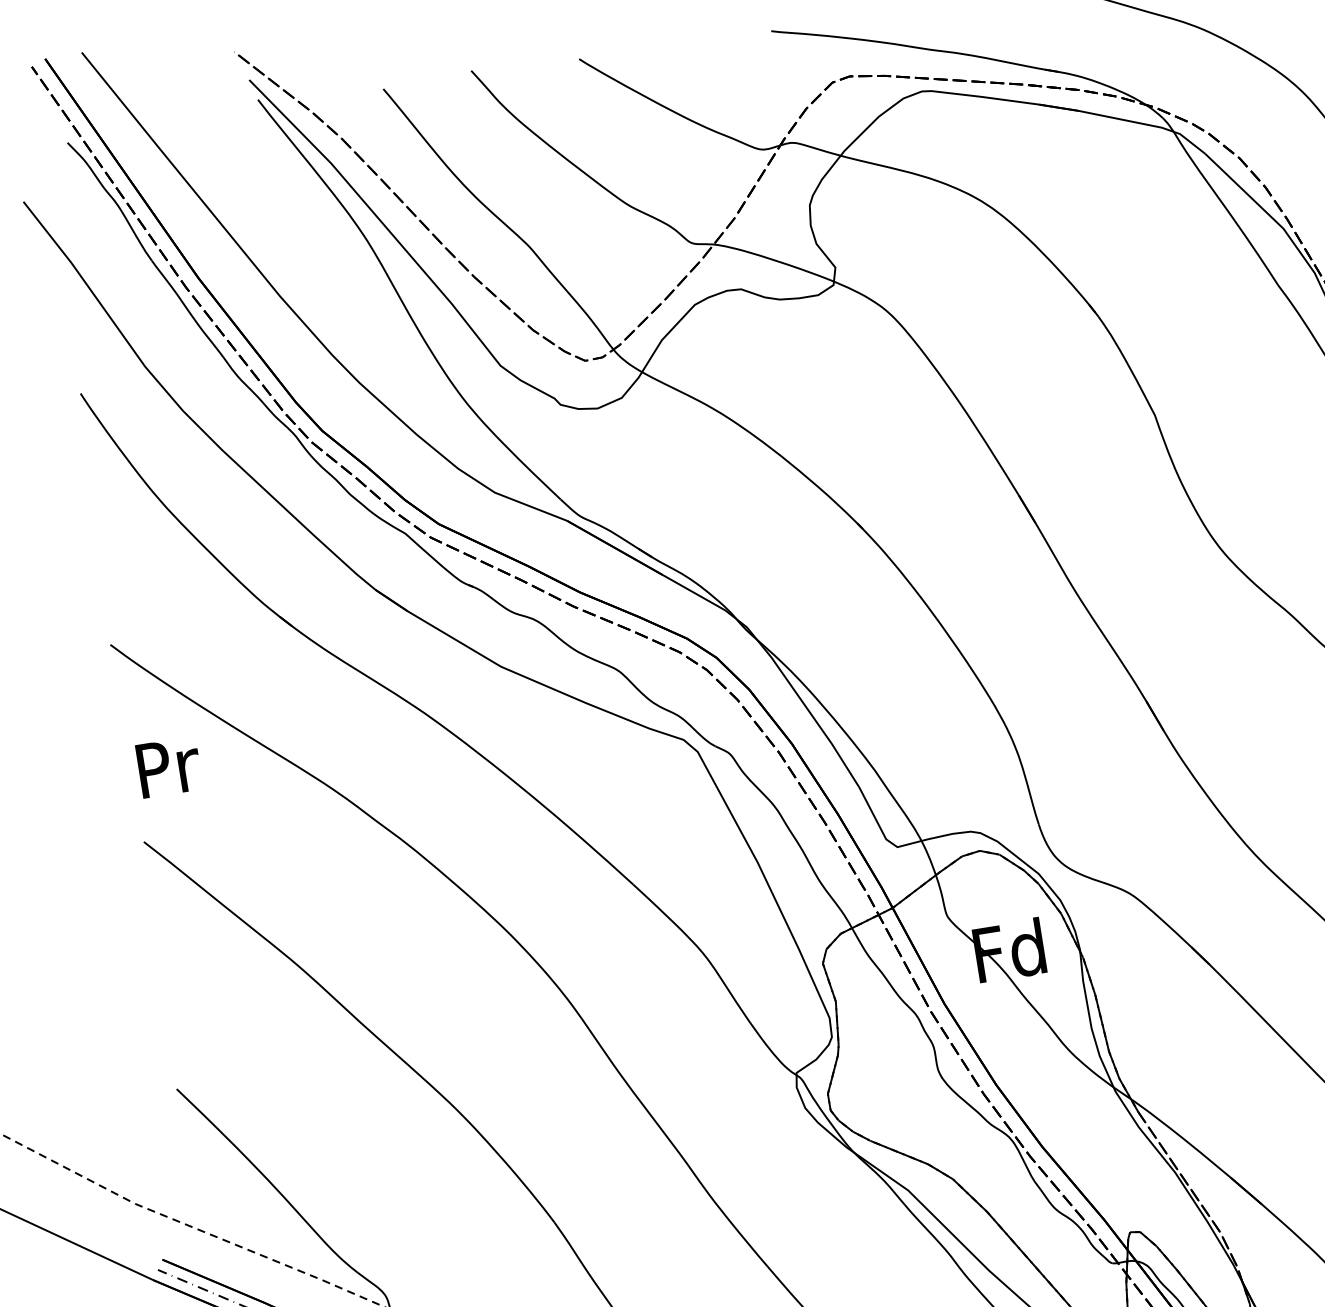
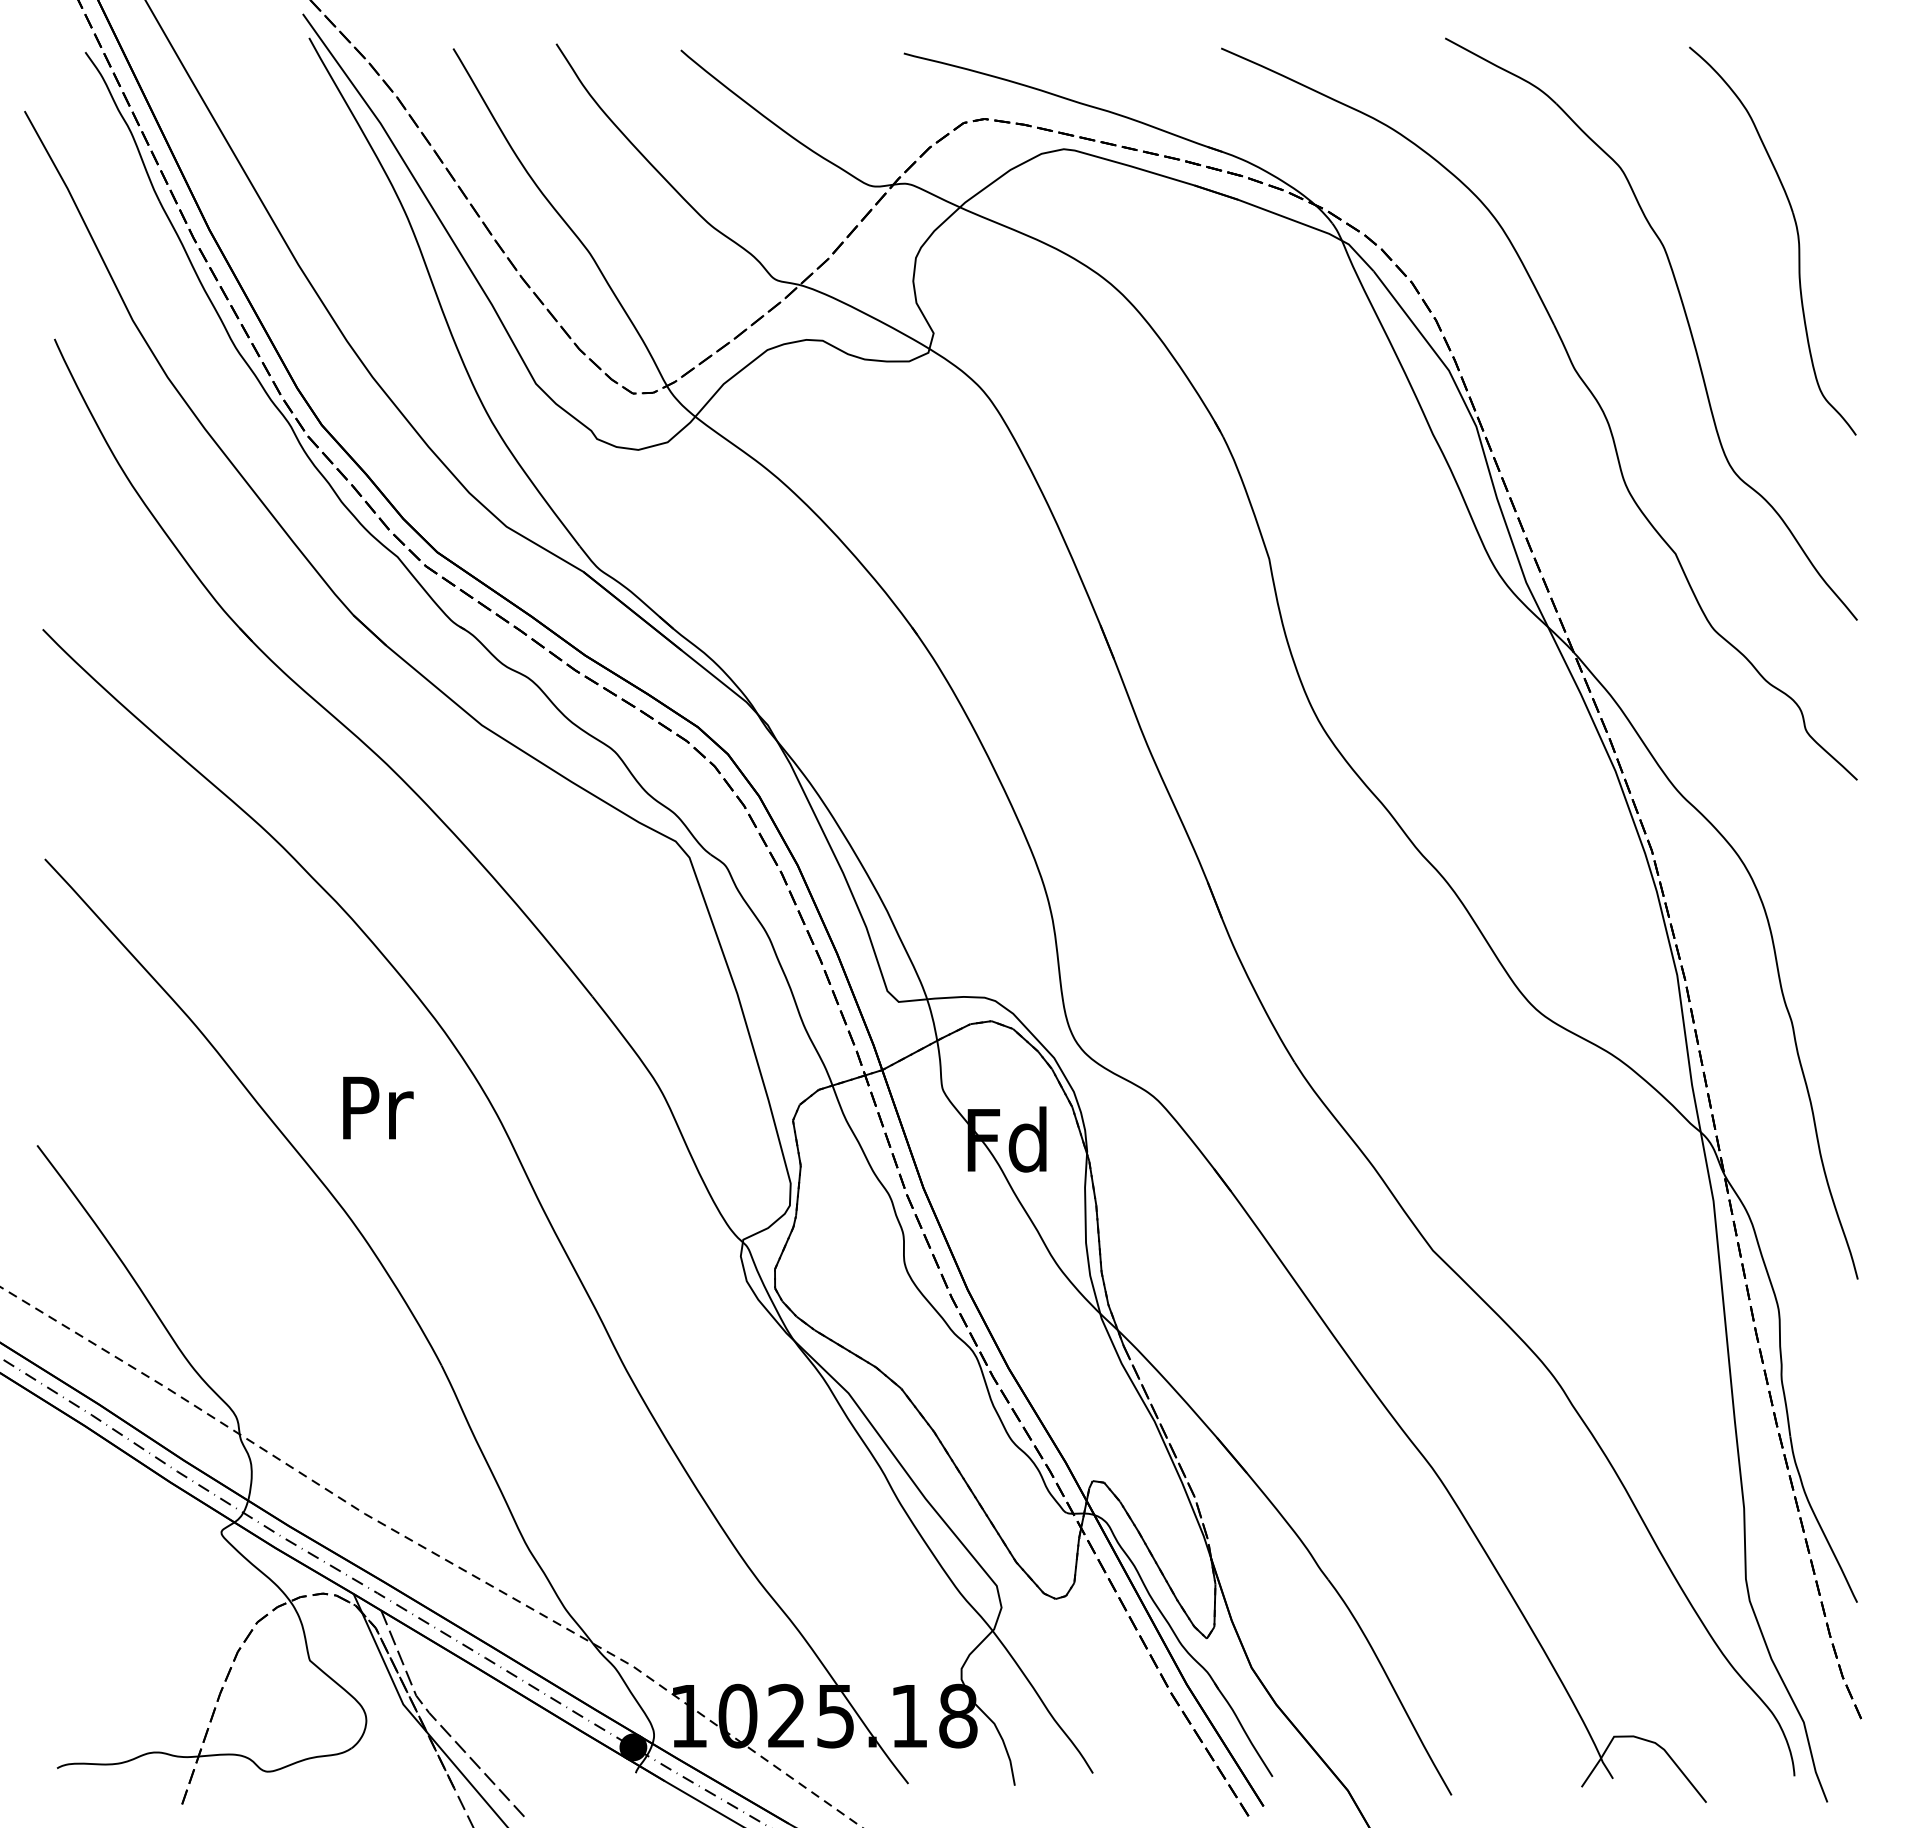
text: (169, 766) -> (378, 1107), moved

